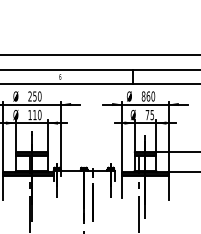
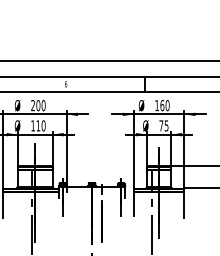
text: (34, 96) -> (37, 105), 250 -> 200
text: (143, 96) -> (156, 105), 860 -> 160

